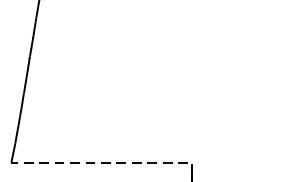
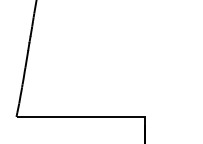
line: (108, 161) -> (85, 116), dashed -> solid

